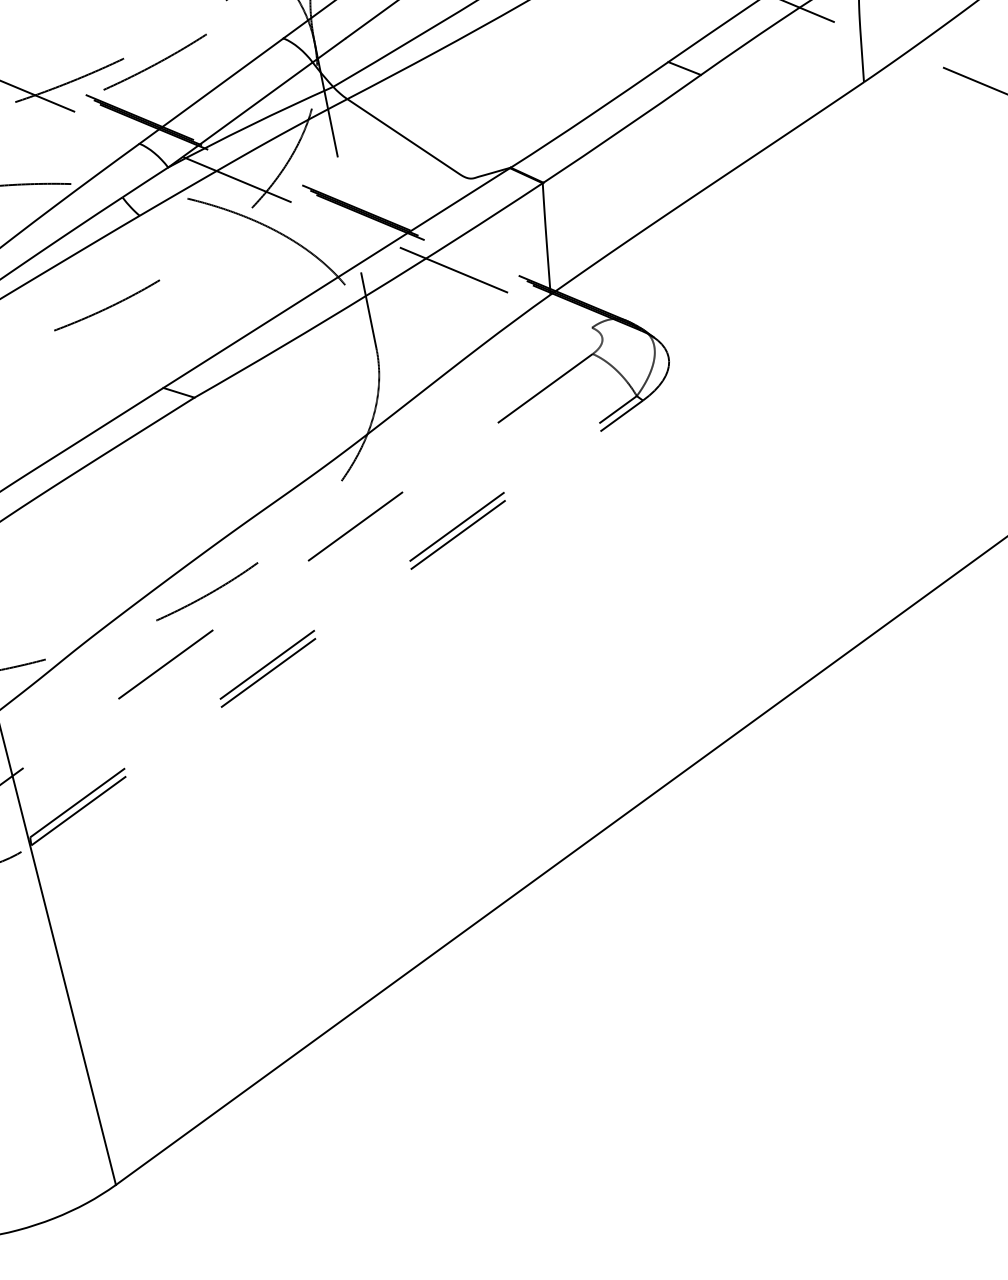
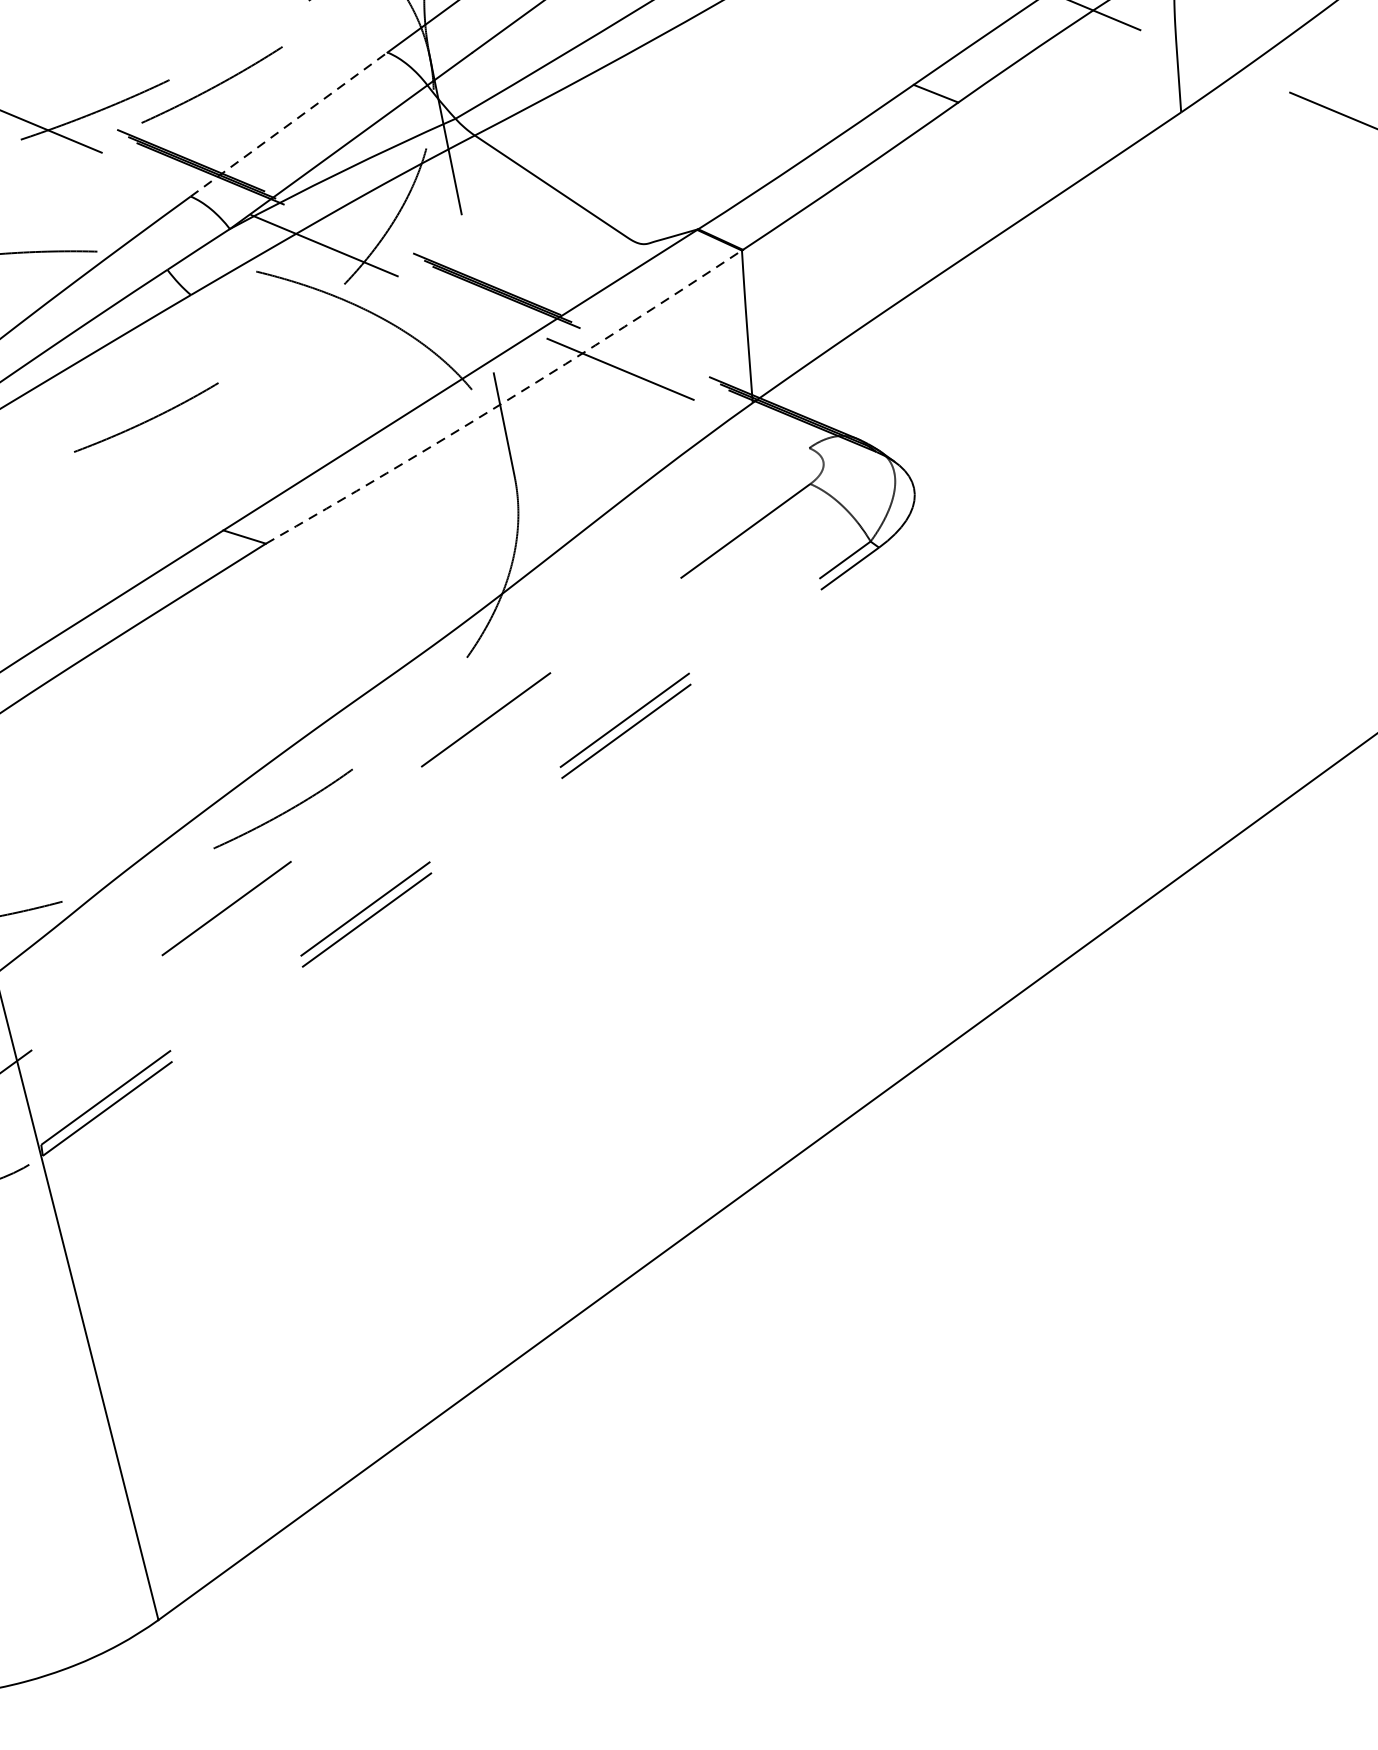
line: (211, 90) -> (289, 123), solid -> dashed
arc: (370, 293) -> (506, 401), solid -> dashed

